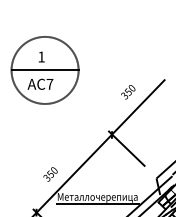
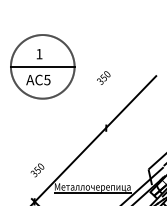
text: (49, 84) -> (46, 80), 7 -> 5
text: (128, 92) -> (103, 78), moved
line: (126, 148) -> (120, 140), removed
text: (50, 174) -> (37, 170), moved

